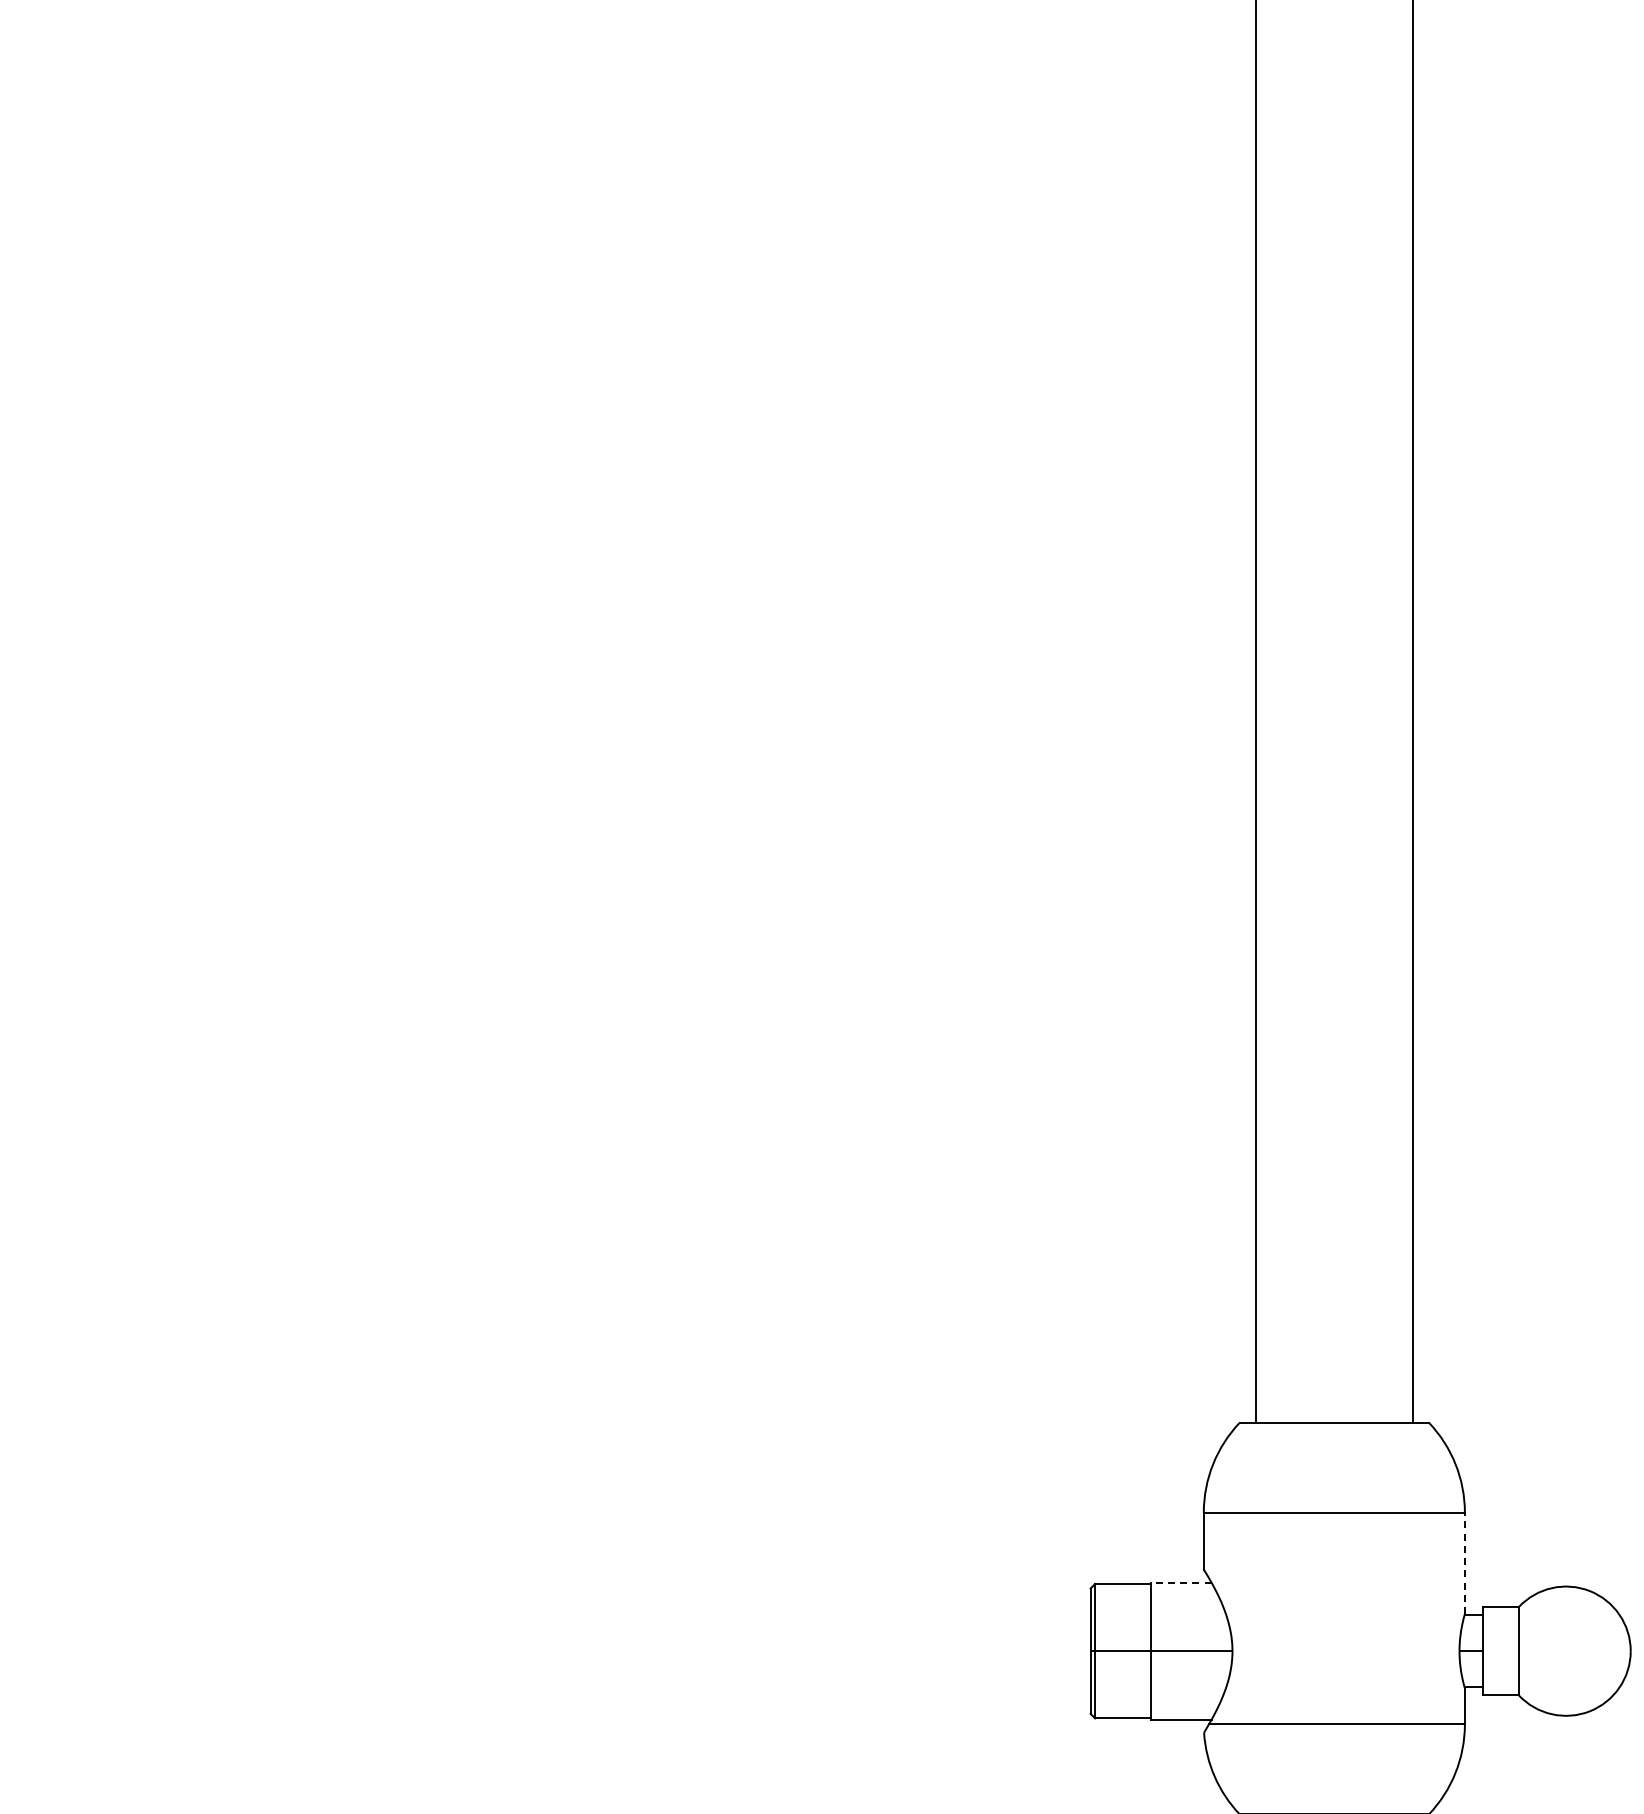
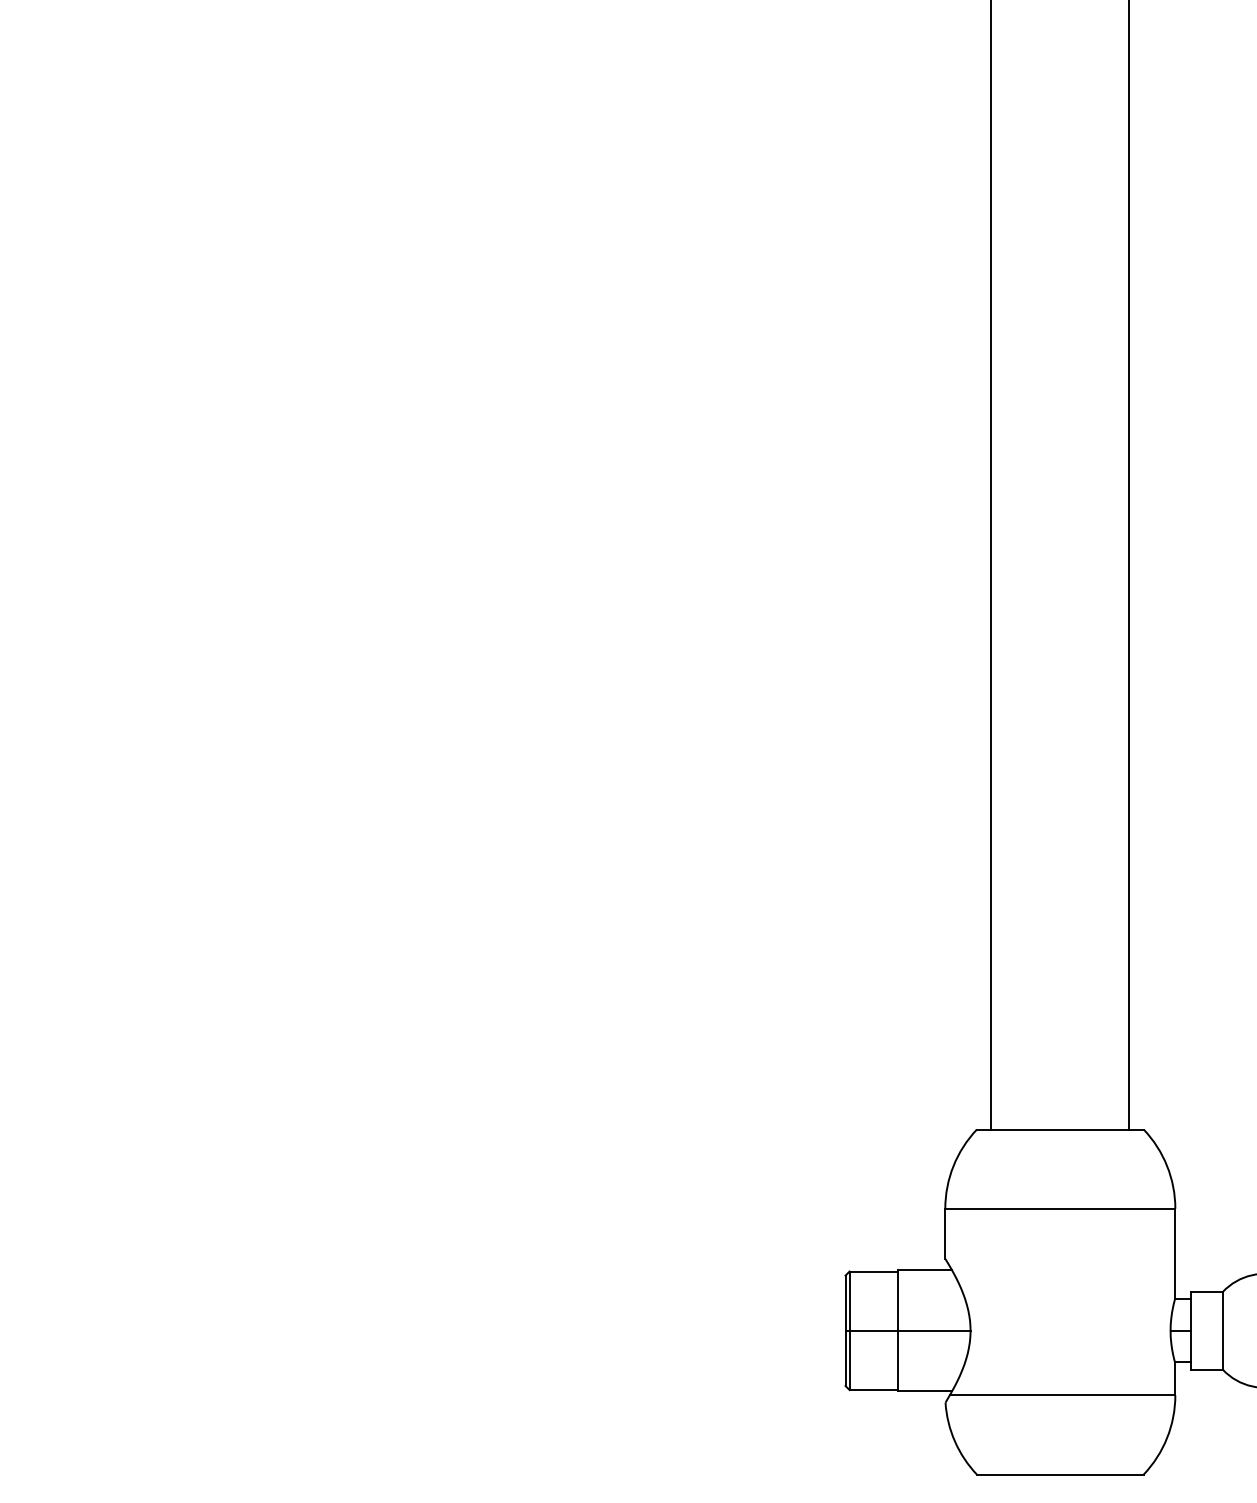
line: (1464, 1563) -> (1174, 1253), dashed -> solid
line: (1180, 1582) -> (924, 1270), dashed -> solid

